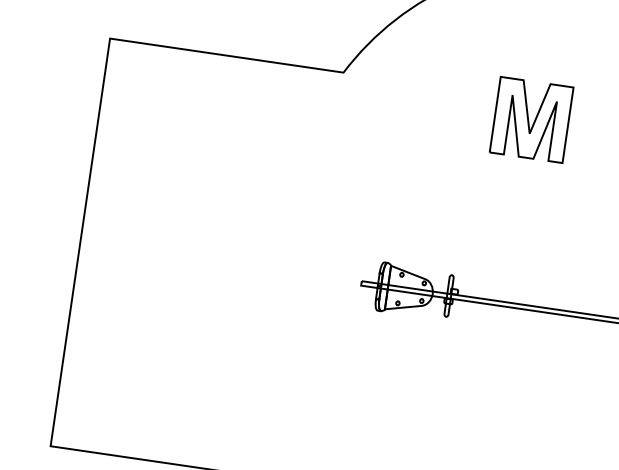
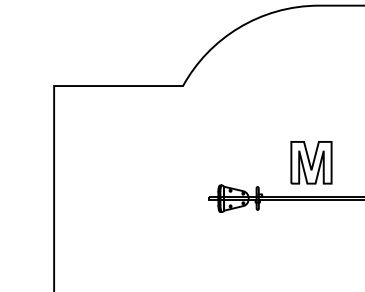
part: (531, 119) -> (311, 162), moved

